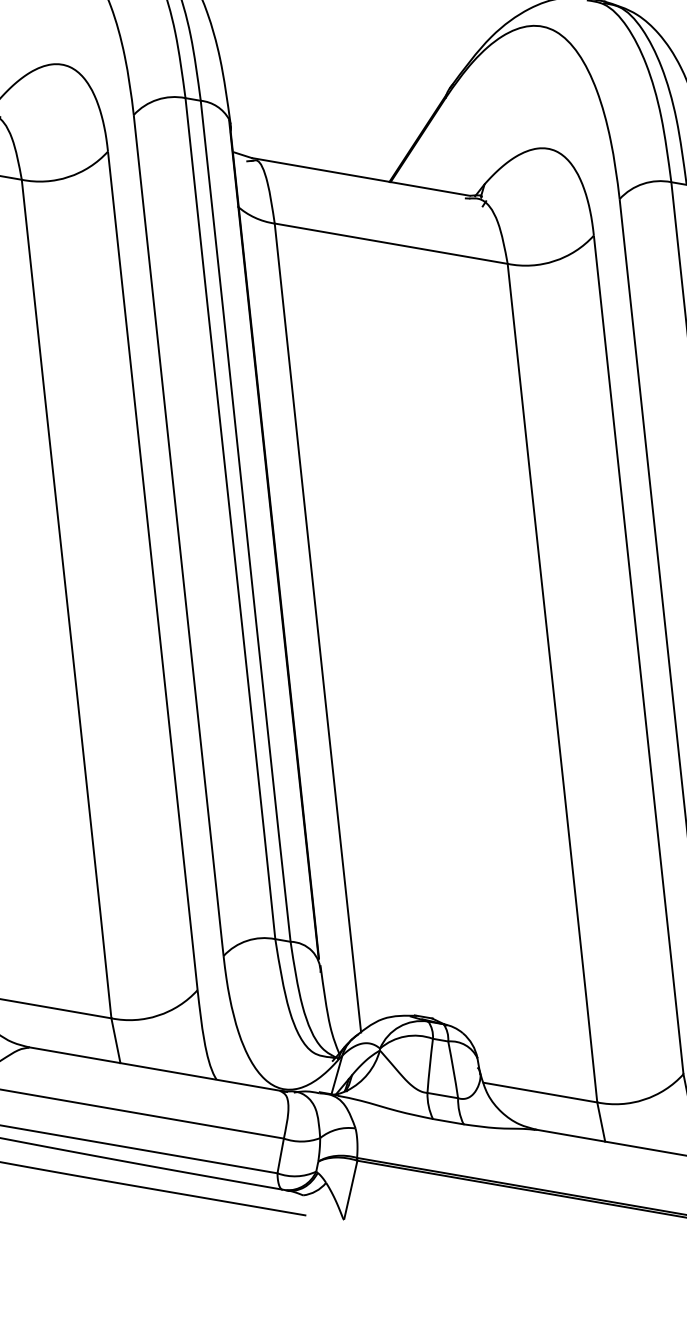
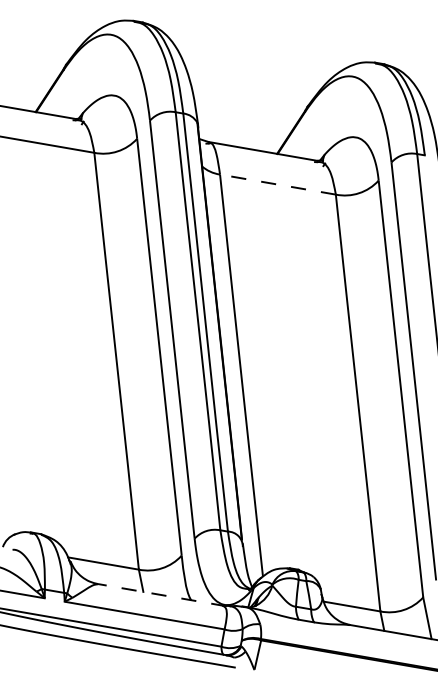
line: (390, 243) -> (277, 184), solid -> dashed
line: (156, 1070) -> (161, 595), solid -> dashed

